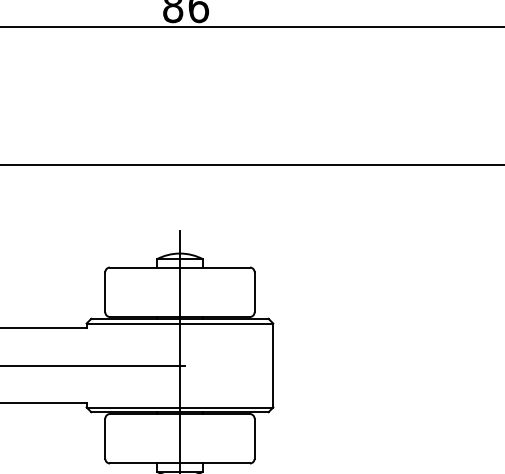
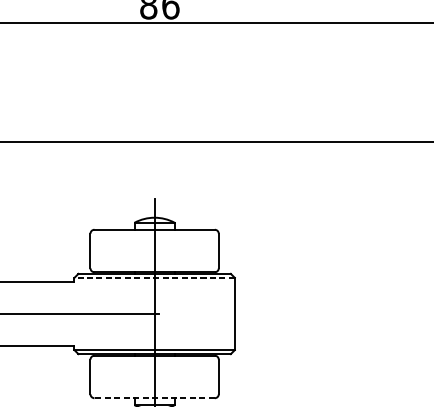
line: (179, 323) -> (154, 277), solid -> dashed
line: (179, 463) -> (154, 398), solid -> dashed

